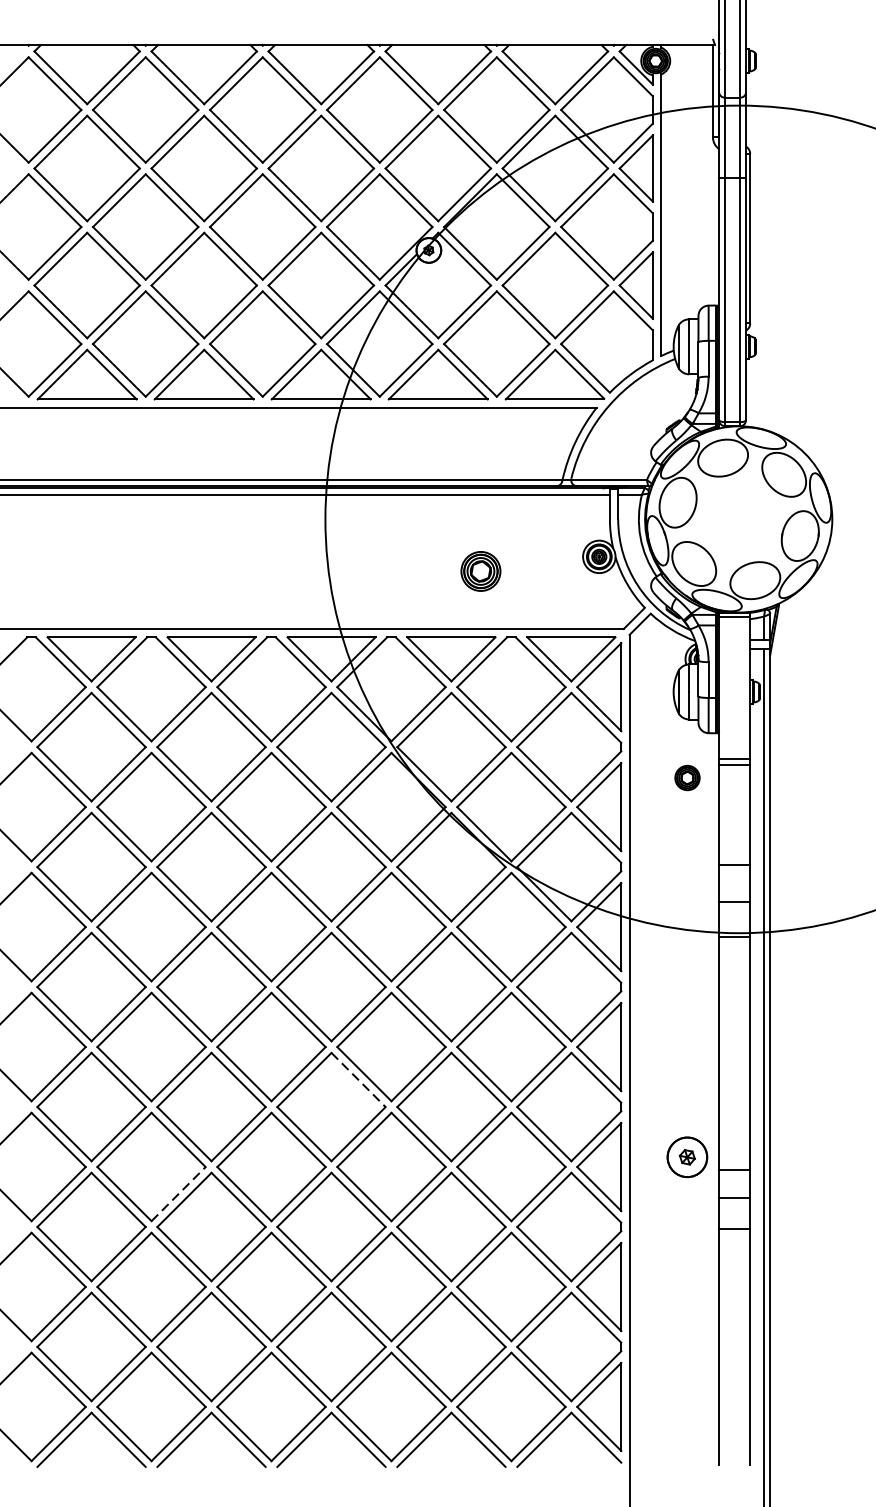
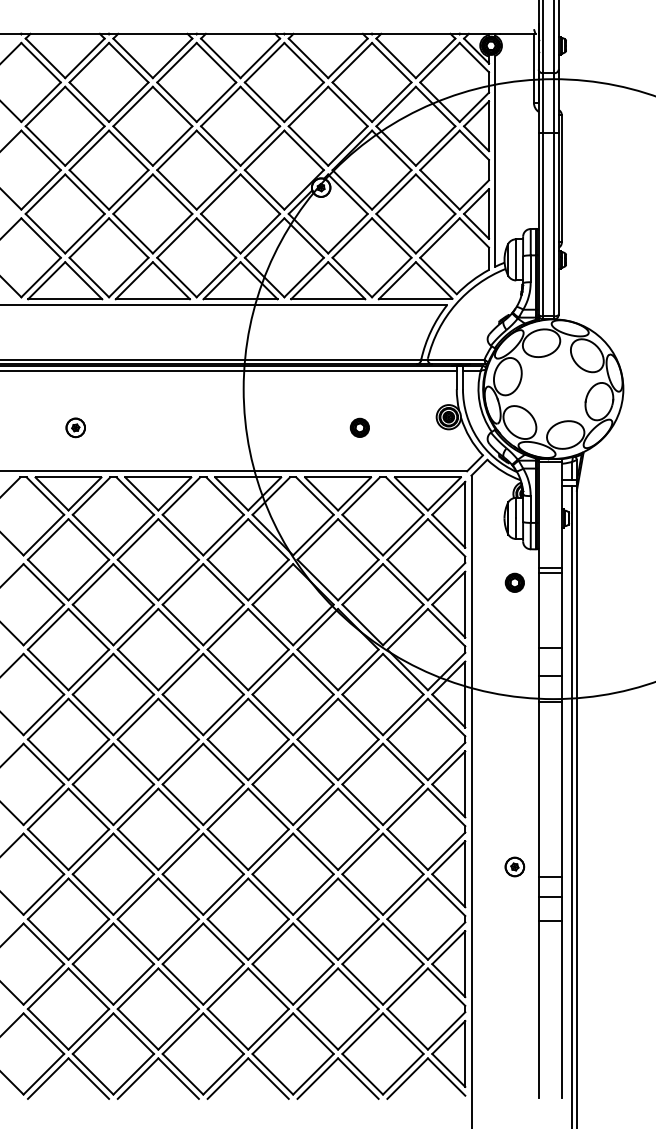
part: (100, 570) -> (75, 427), added
part: (480, 570) -> (359, 427), size x0.62
line: (358, 1080) -> (268, 809), dashed -> solid
part: (686, 1156) -> (514, 866), size x0.62
line: (178, 1194) -> (133, 894), dashed -> solid

